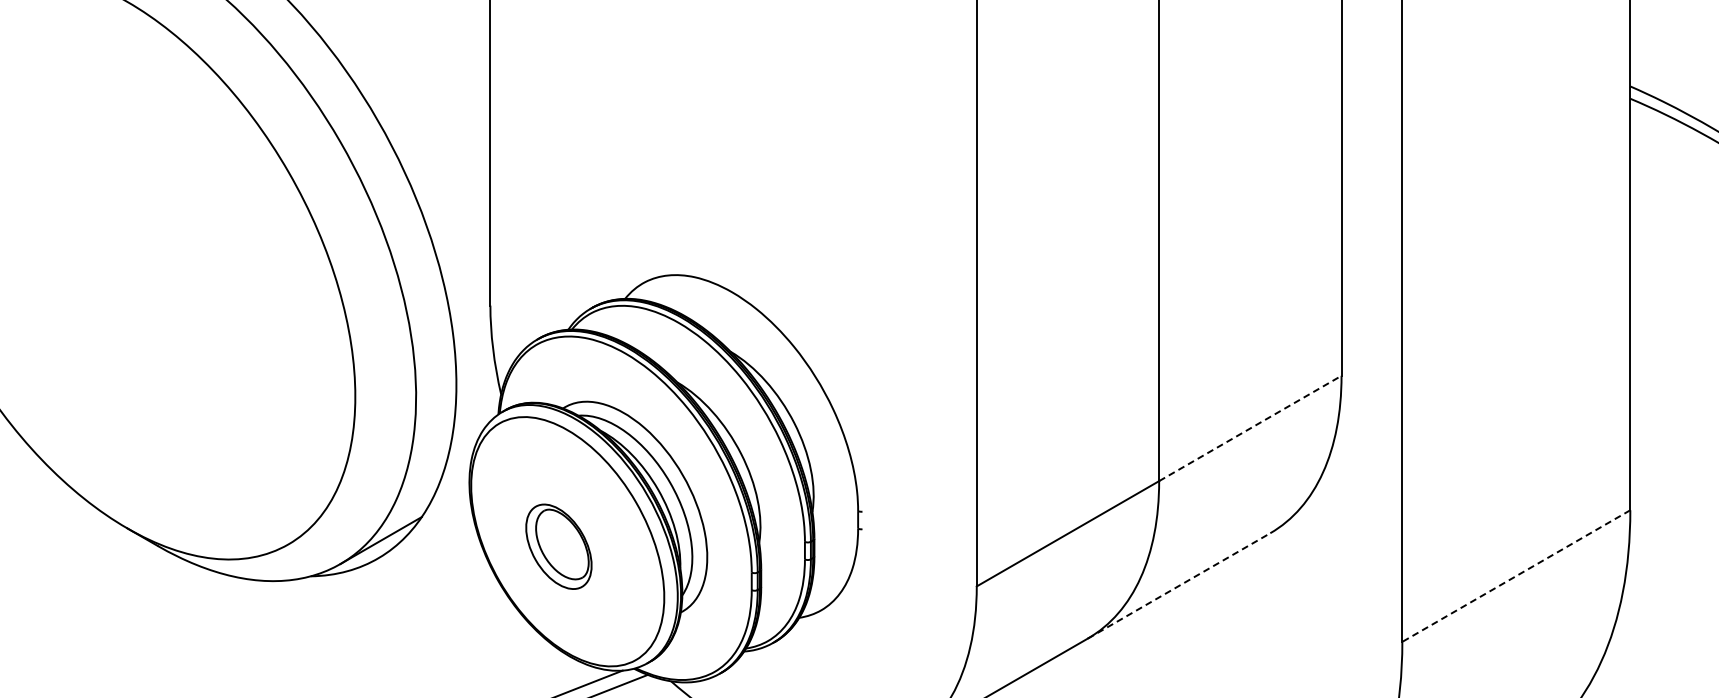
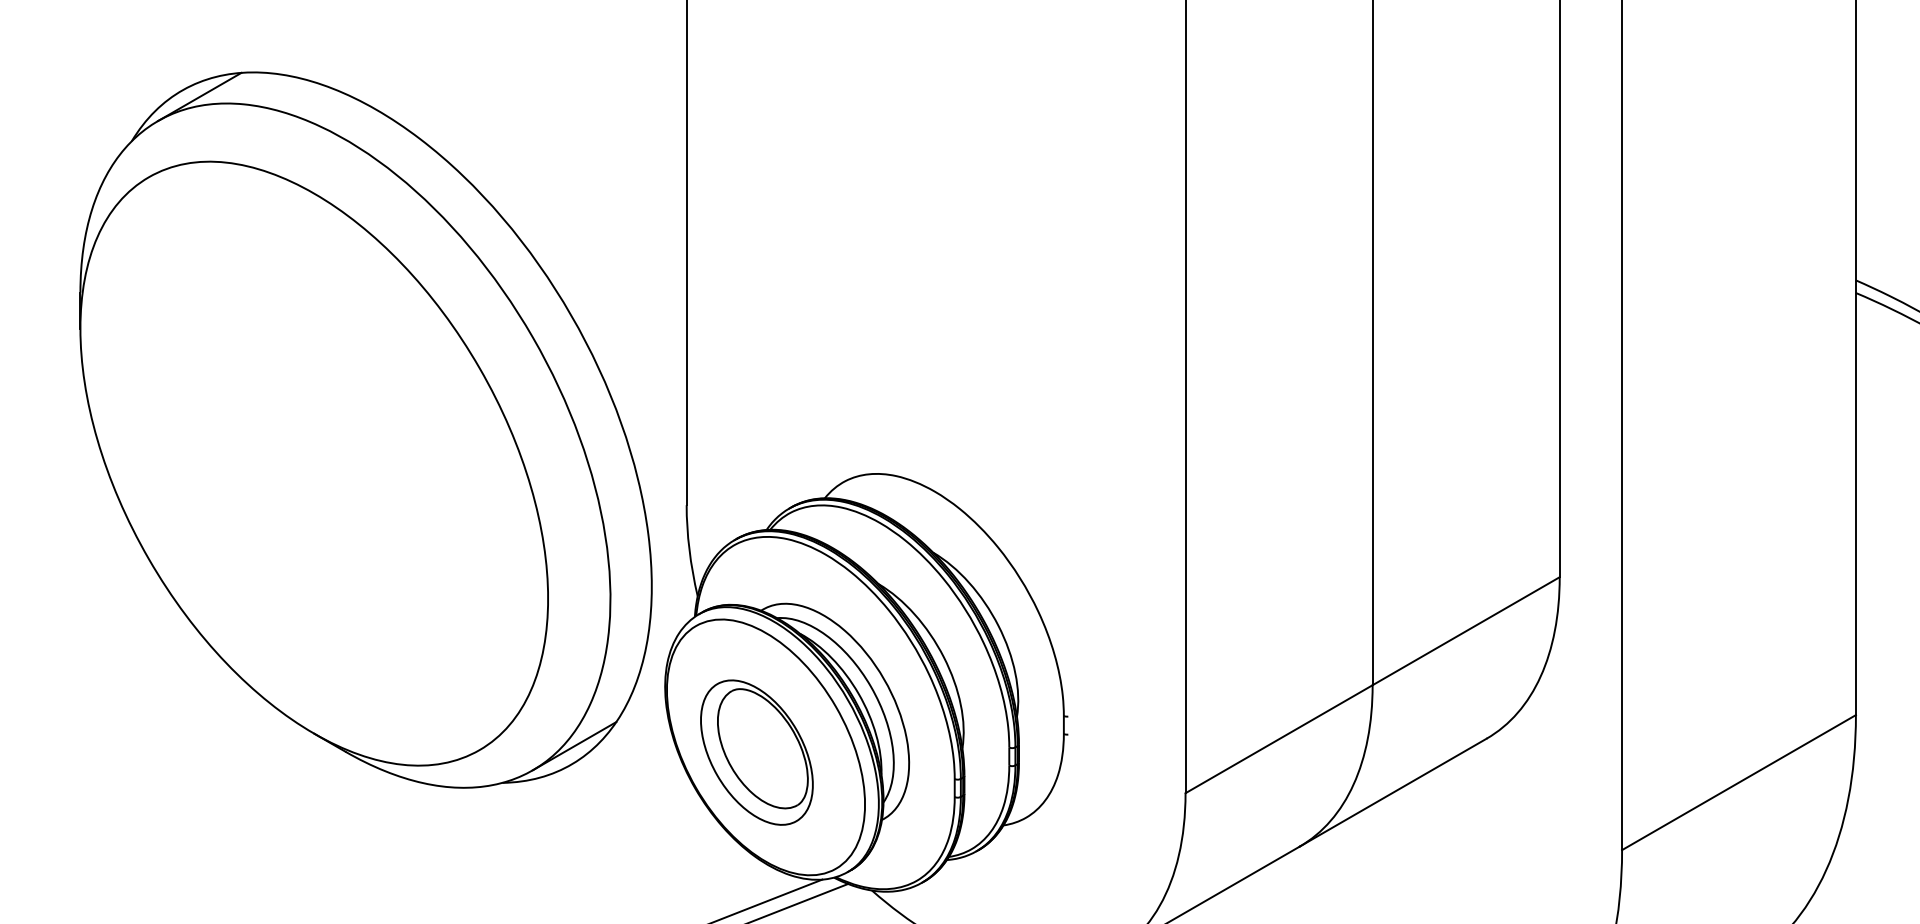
line: (1250, 427) -> (1466, 630), dashed -> solid
part: (558, 546) -> (756, 752), size x1.67
line: (1515, 575) -> (1738, 782), dashed -> solid
line: (1179, 585) -> (1393, 792), dashed -> solid

